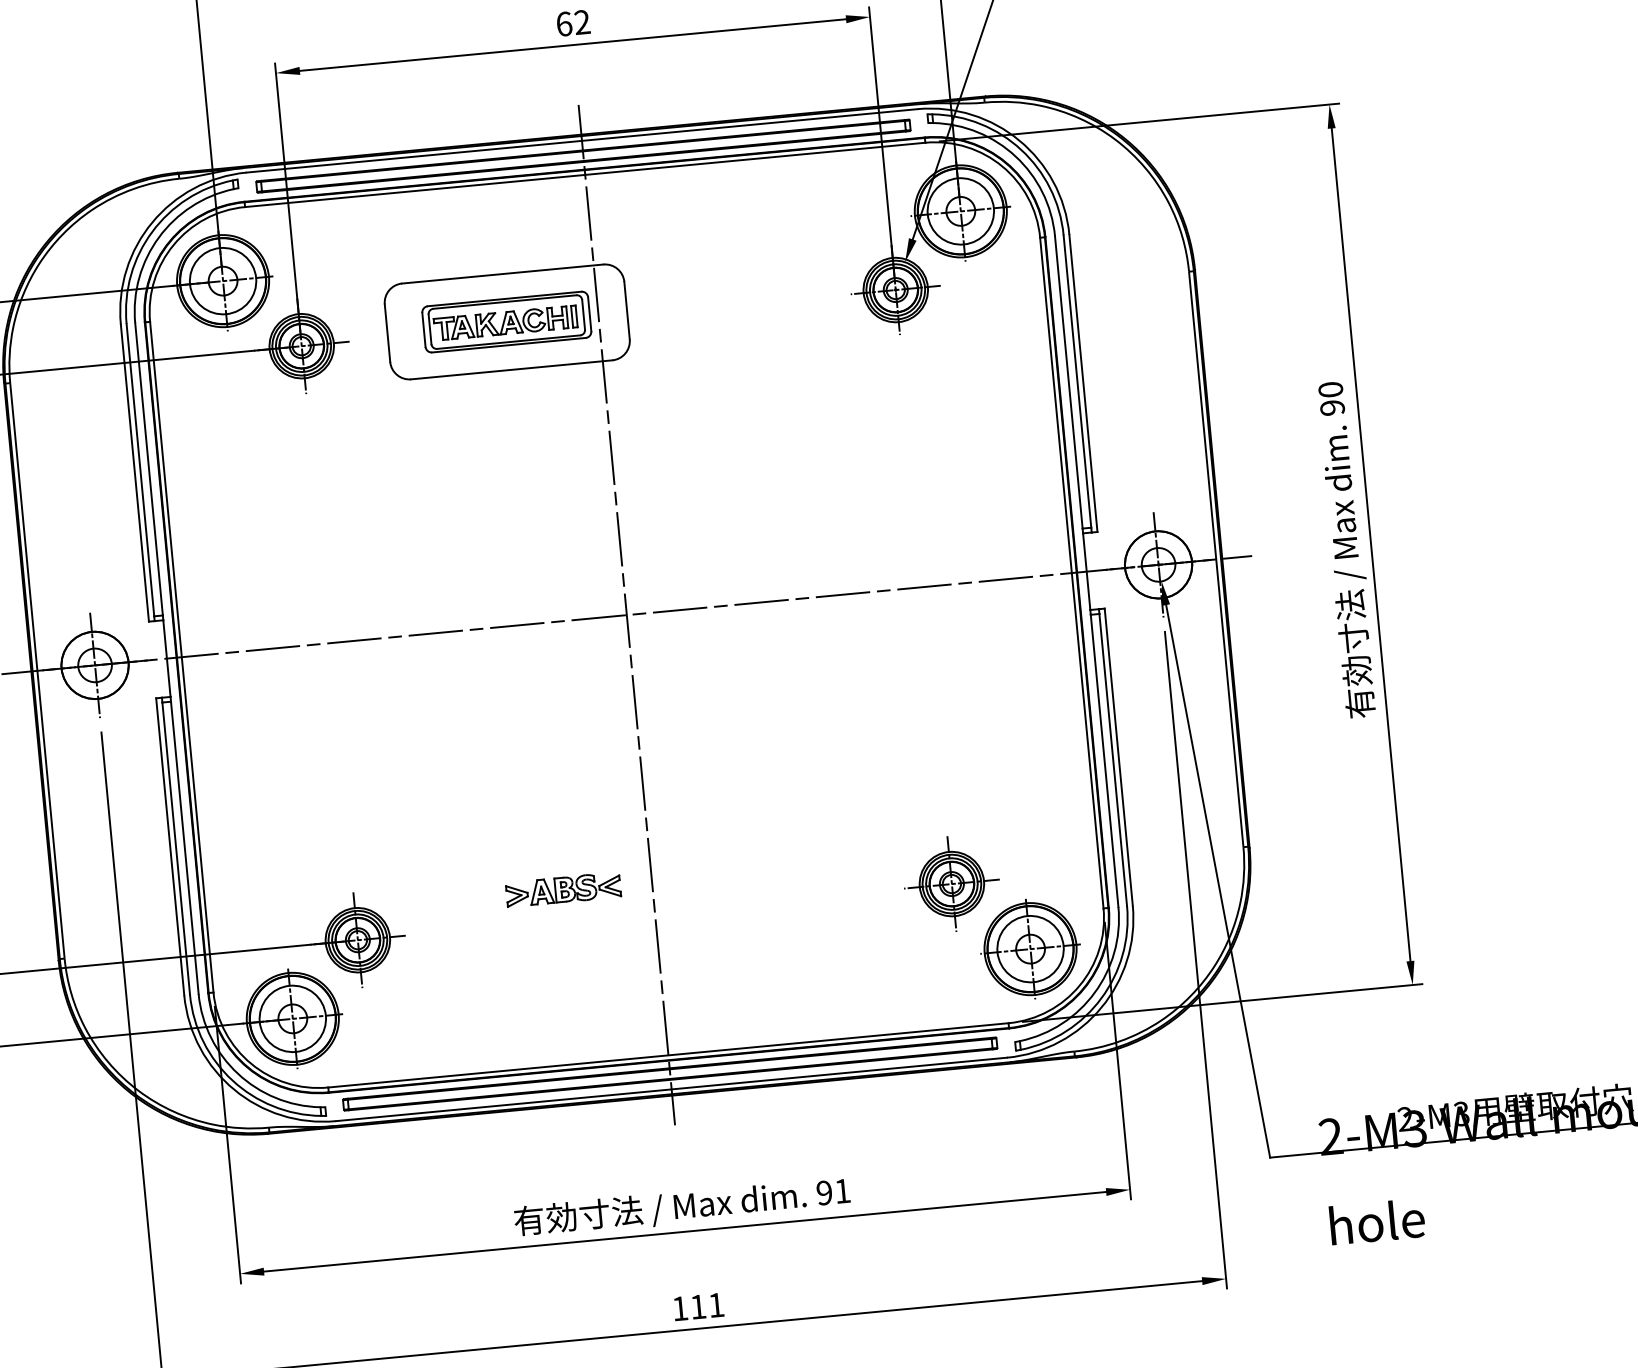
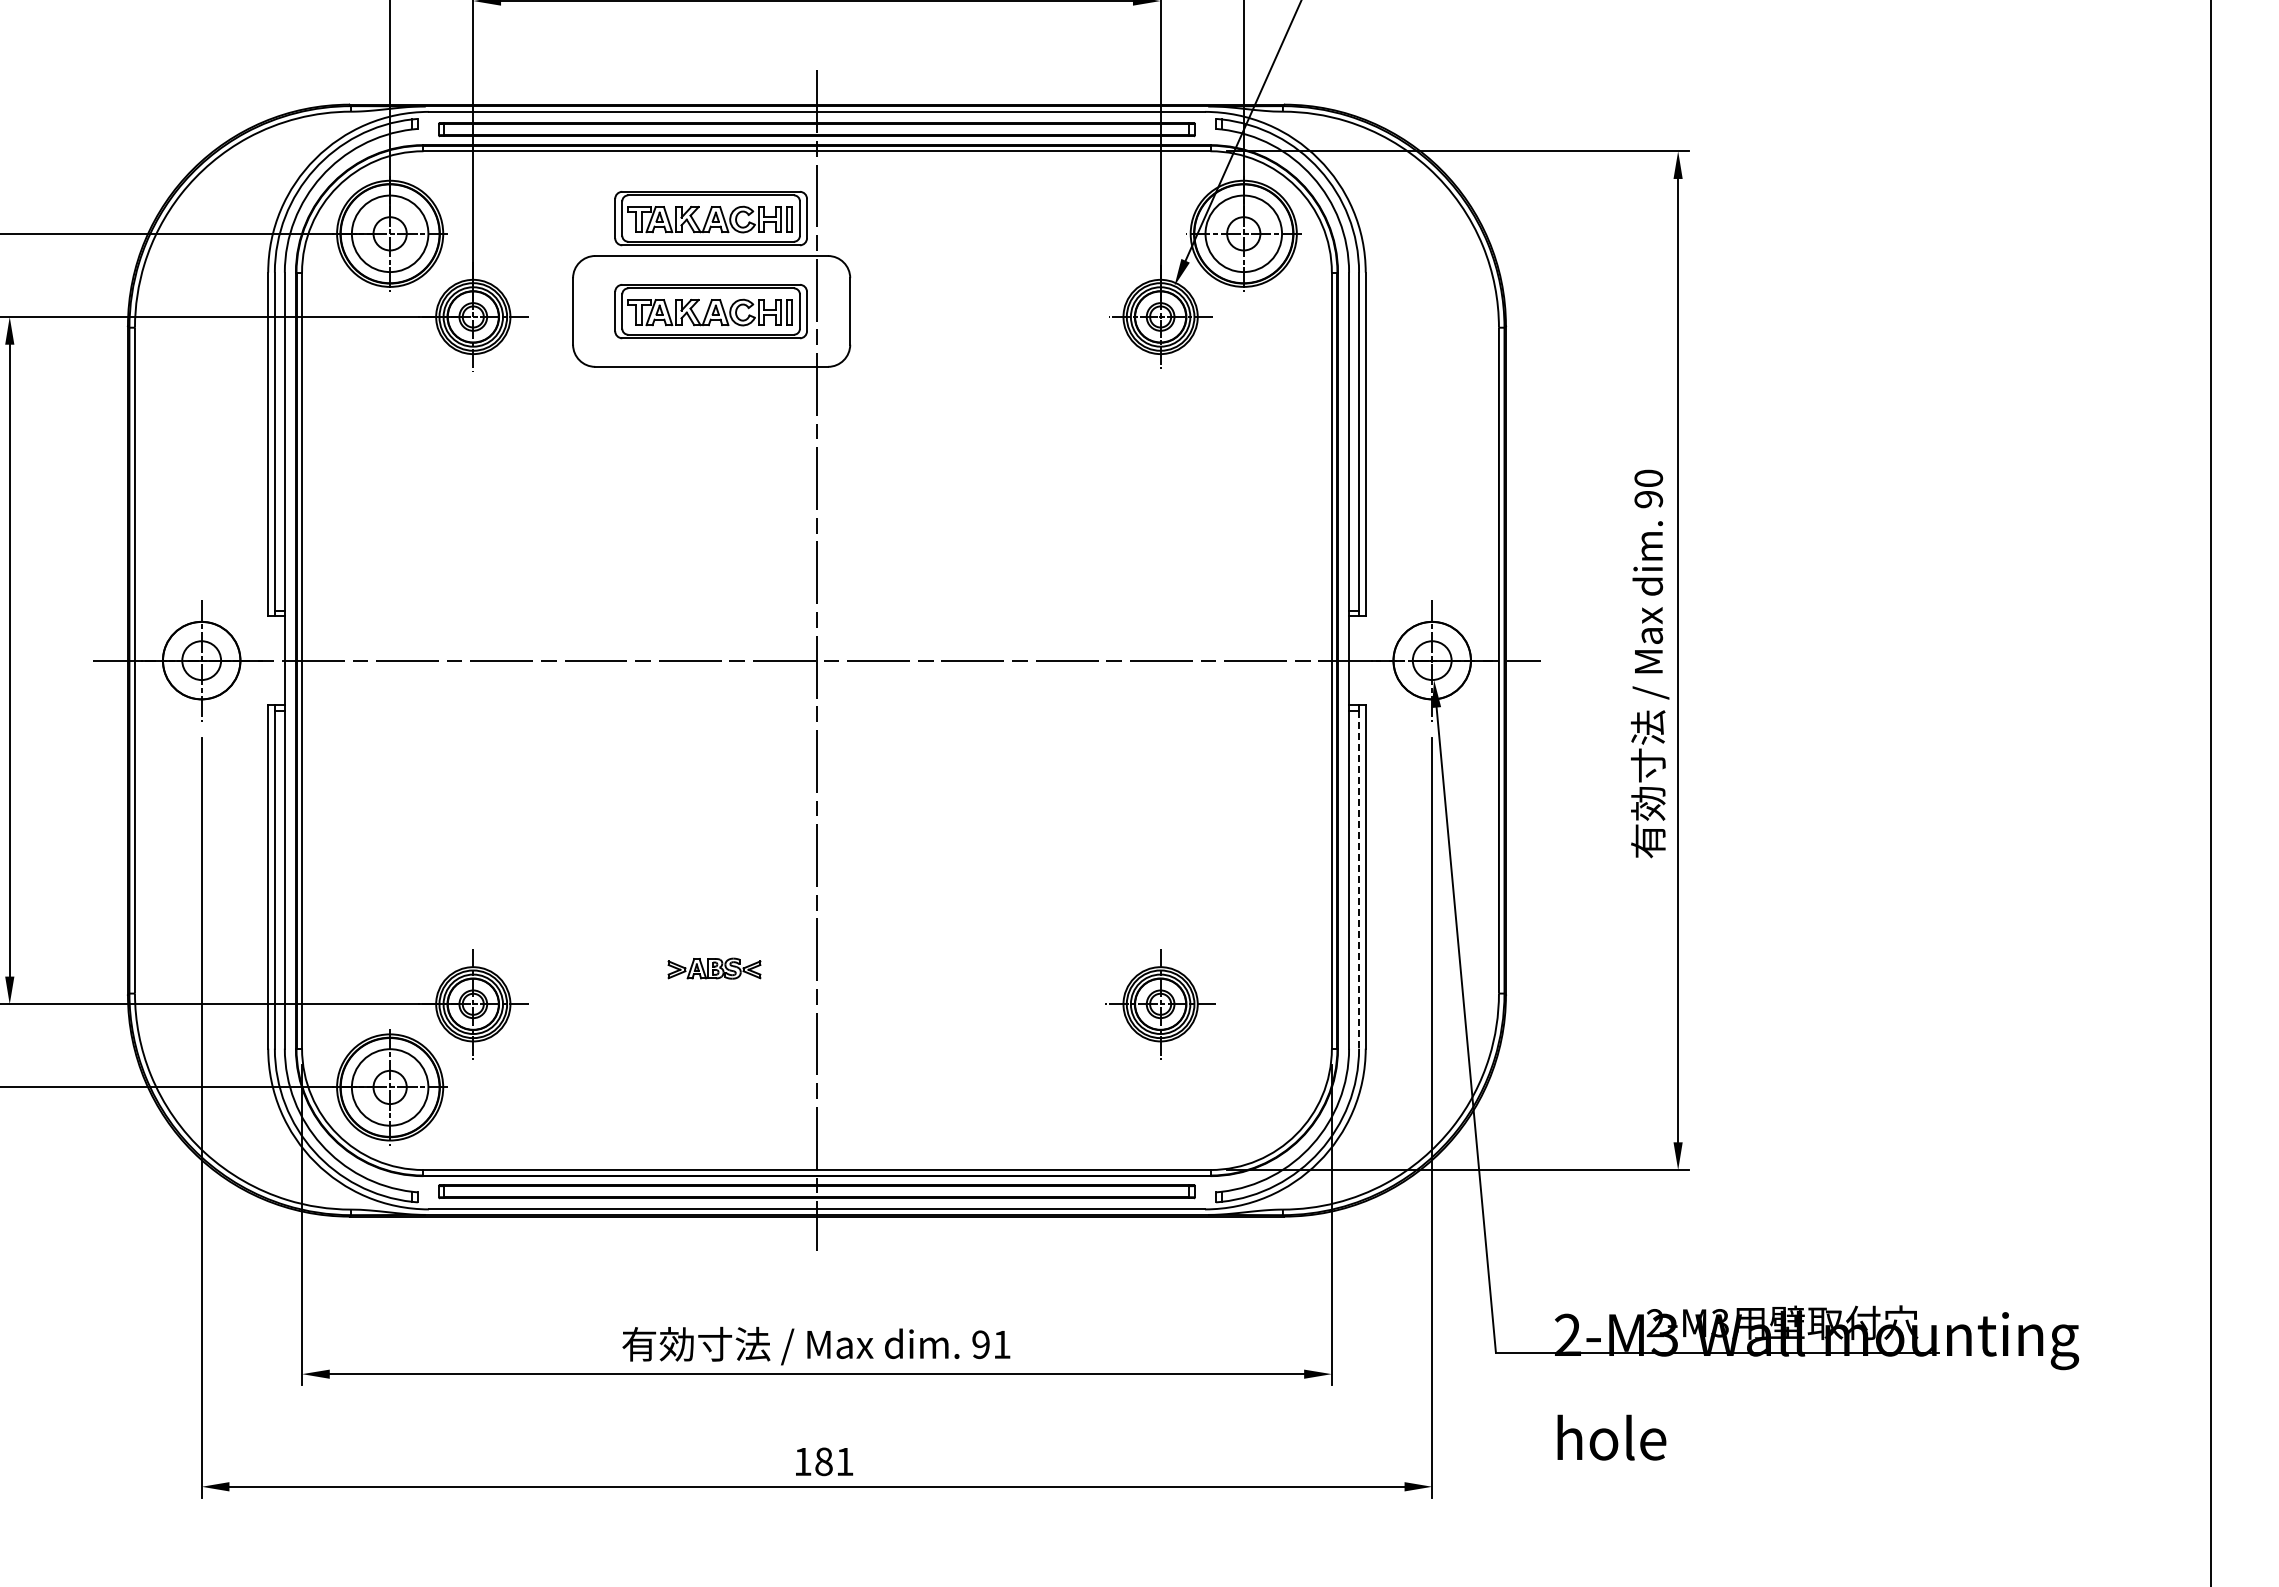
part: (498, 241) -> (710, 218), added
line: (1113, 760) -> (1359, 880), solid -> dashed
part: (563, 889) -> (714, 968), size x0.7
part: (1030, 949) -> (1243, 1087), removed
text: (697, 1306) -> (823, 1461), 111 -> 181

